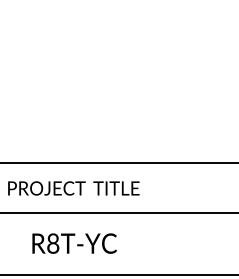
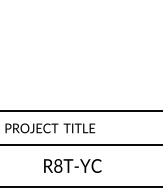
text: (74, 242) -> (72, 165), moved

